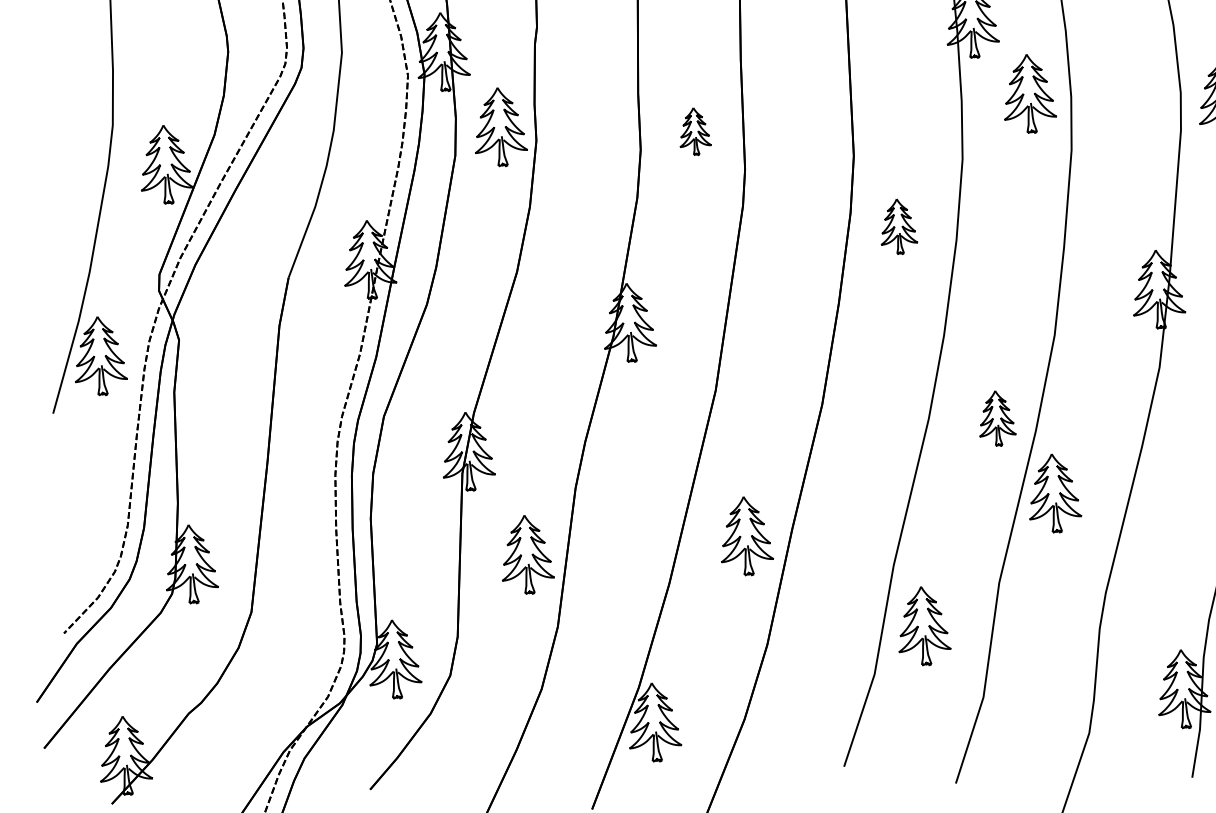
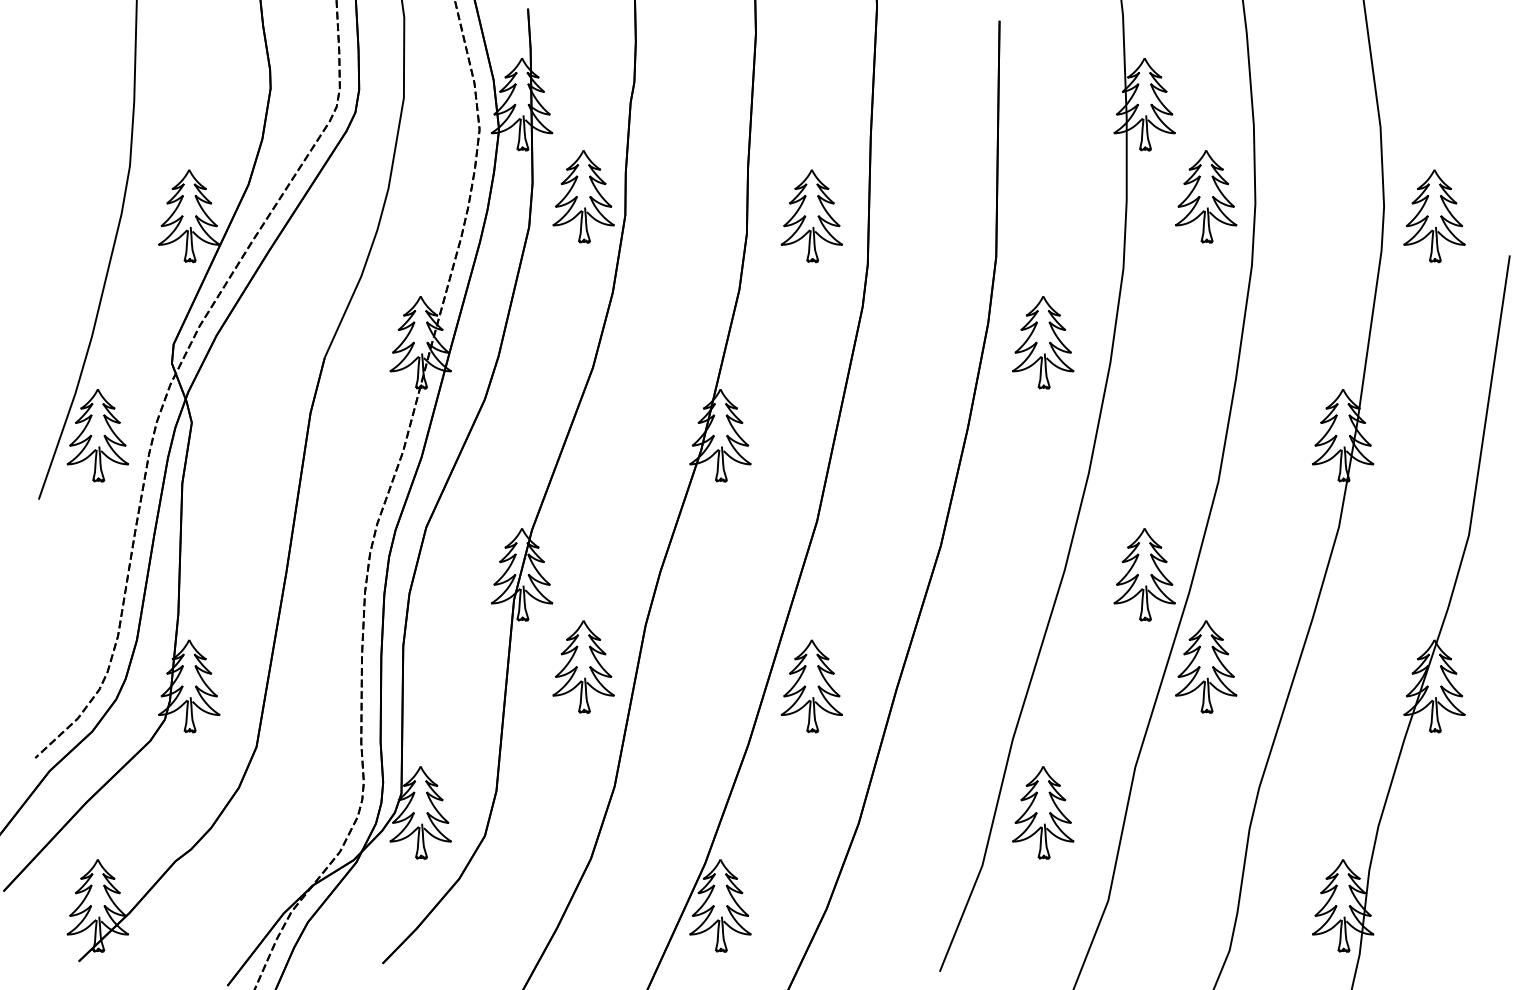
part: (694, 131) -> (811, 216), size x1.67
part: (898, 226) -> (1043, 342), size x1.43
part: (996, 418) -> (1144, 574), size x1.43
part: (745, 536) -> (811, 686), moved
part: (526, 554) -> (583, 666), moved

